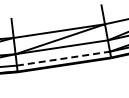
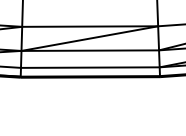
line: (63, 58) -> (90, 67), dashed -> solid

